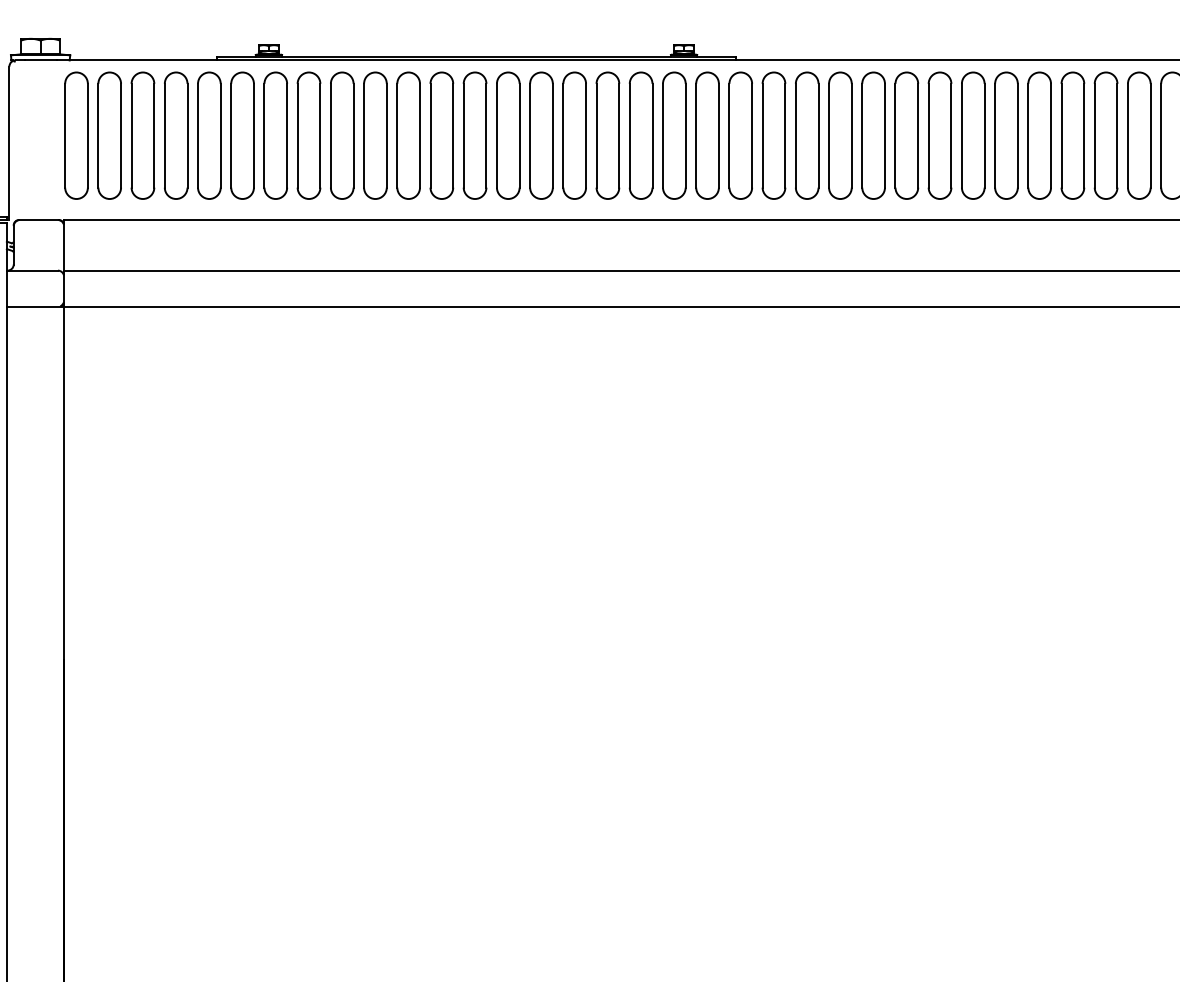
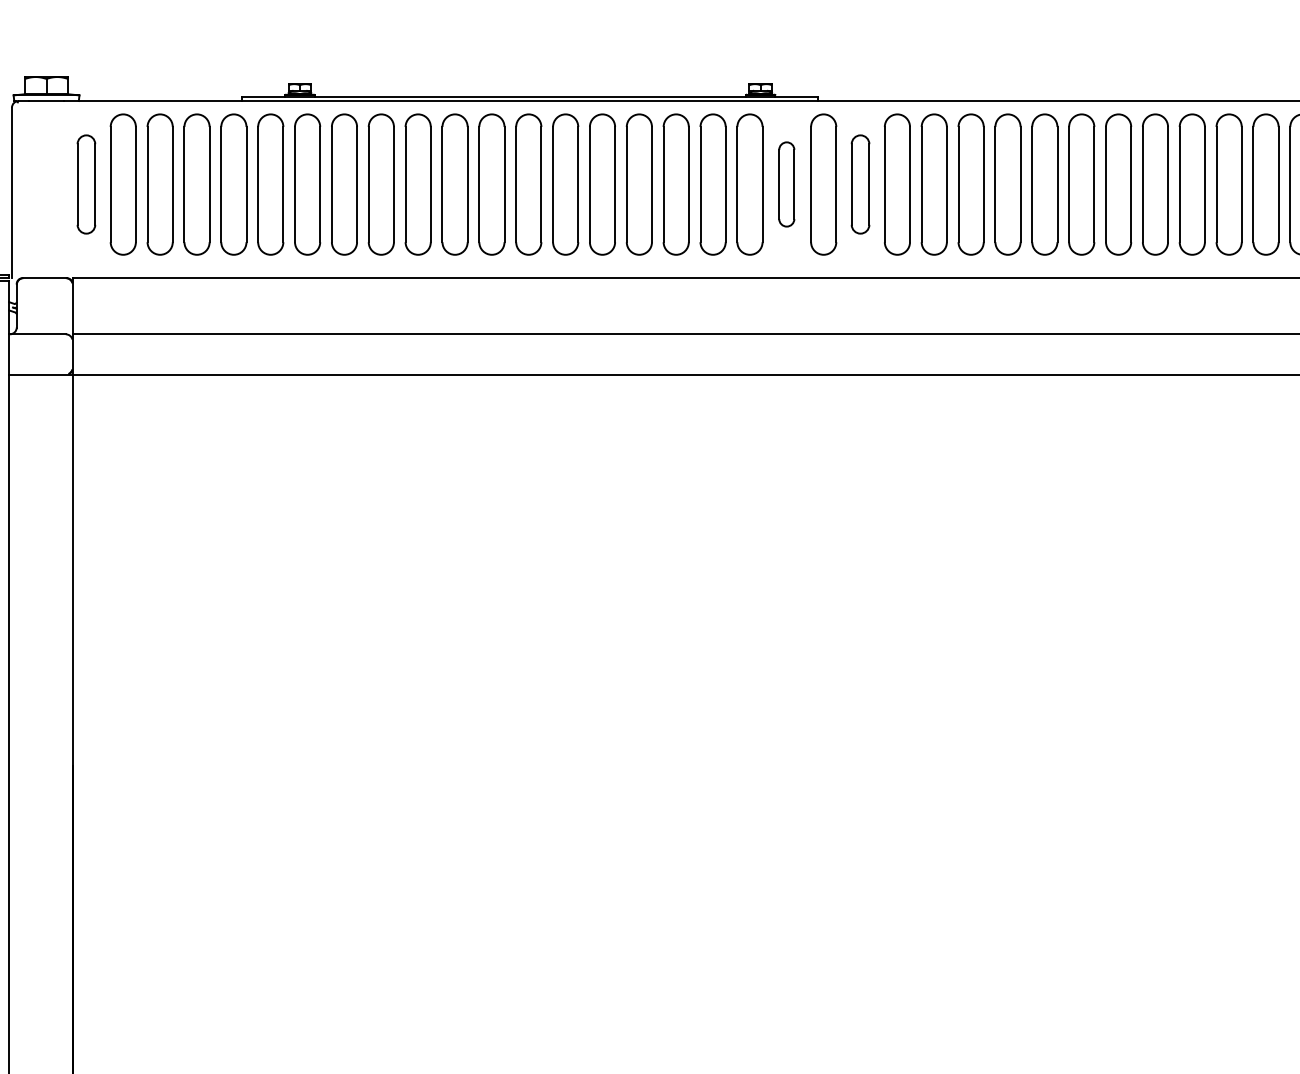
part: (76, 135) -> (86, 184), size x0.7
part: (707, 135) -> (786, 184), size x0.6
part: (773, 135) -> (860, 184), size x0.7

